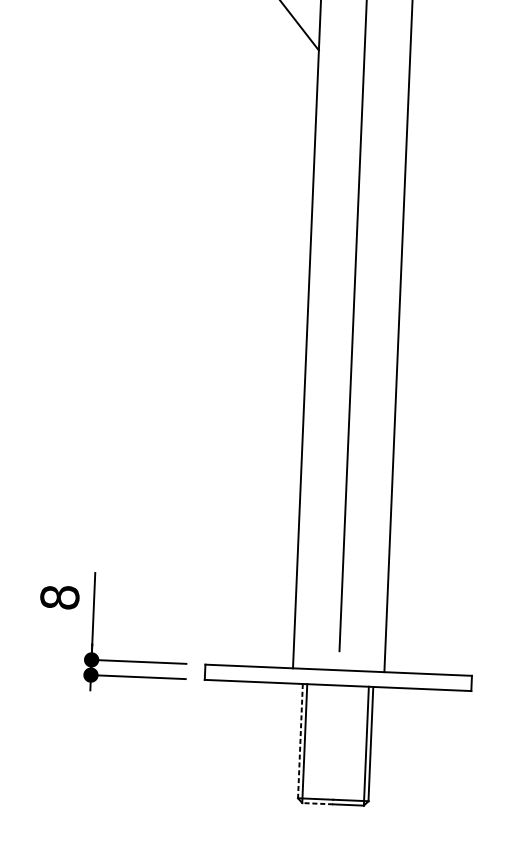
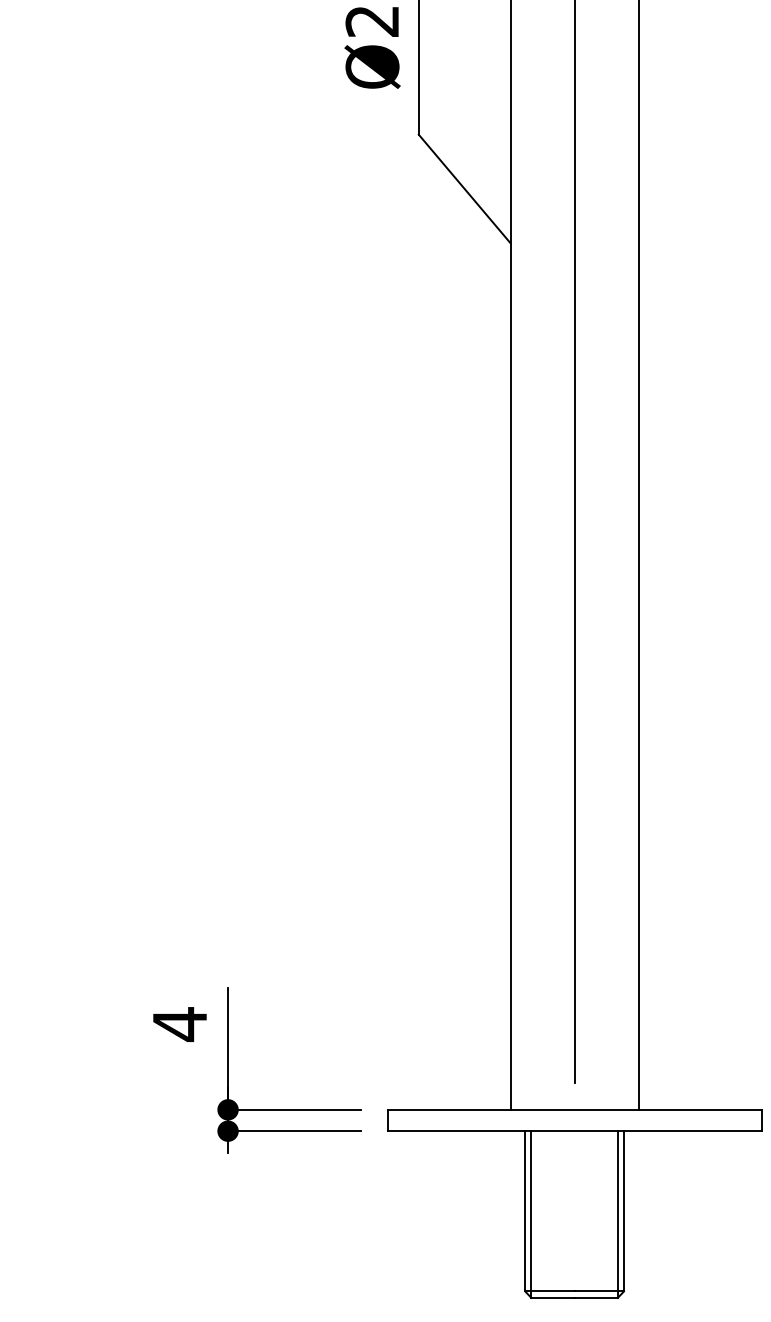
text: (59, 597) -> (179, 1024), 8 -> 4
line: (300, 741) -> (525, 1211), dashed -> solid
line: (318, 803) -> (553, 1297), dashed -> solid

